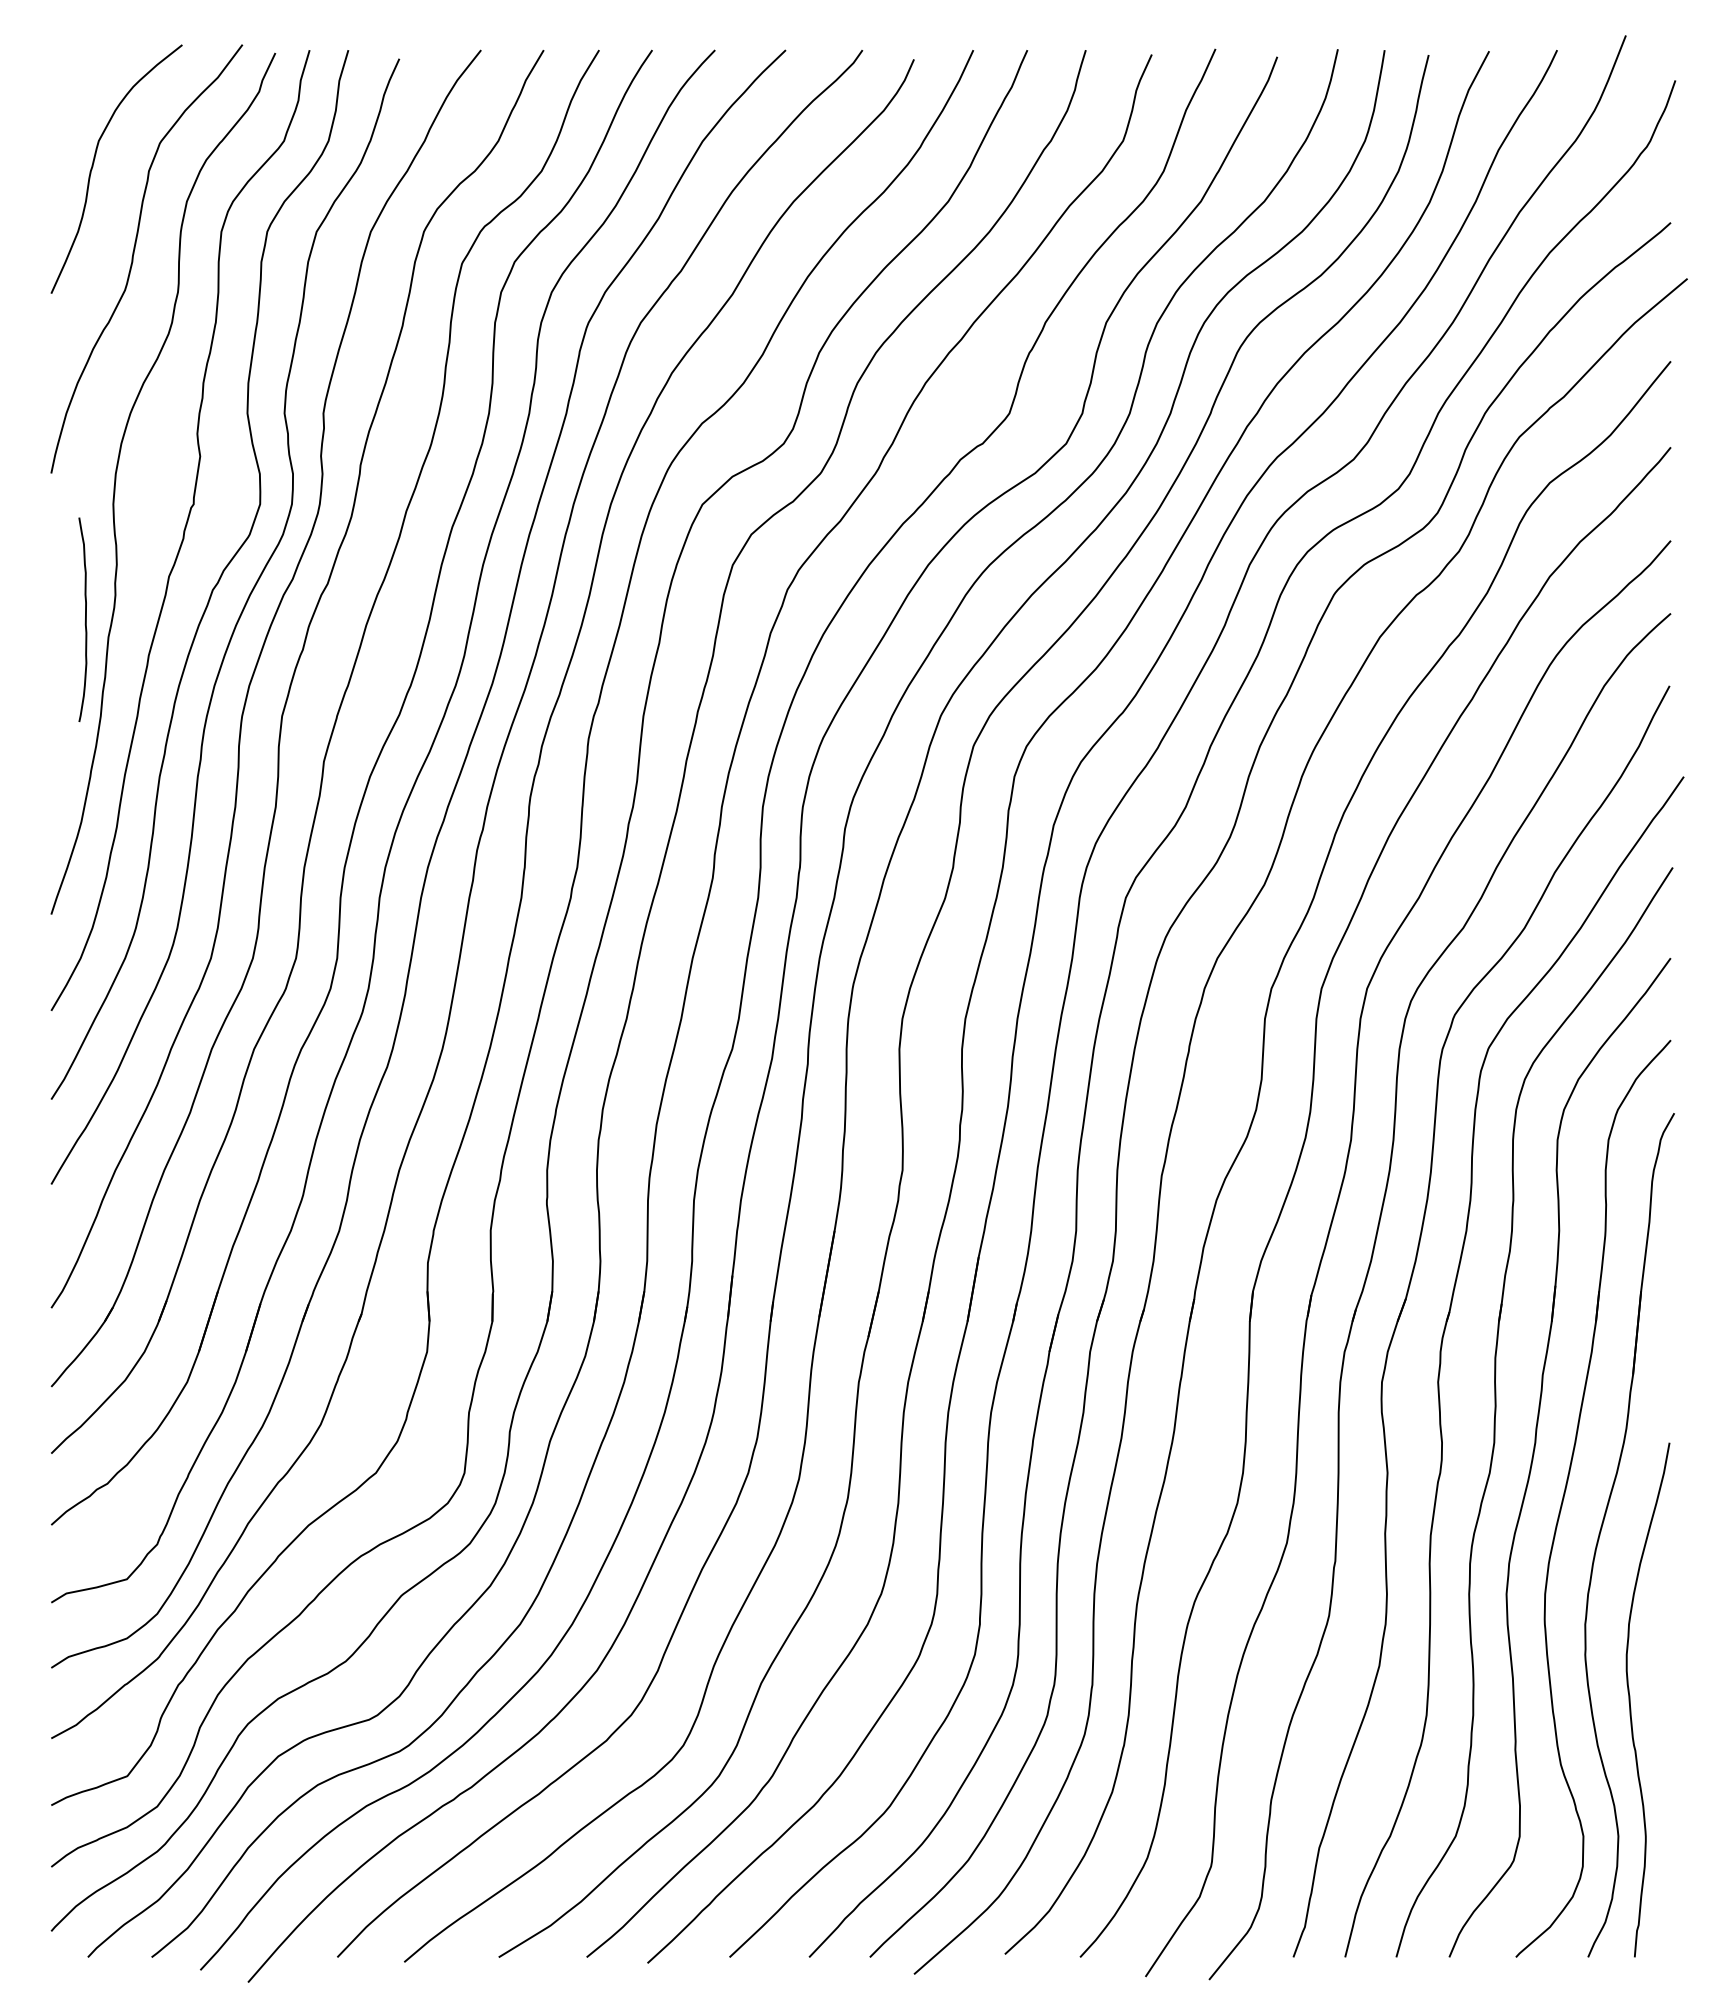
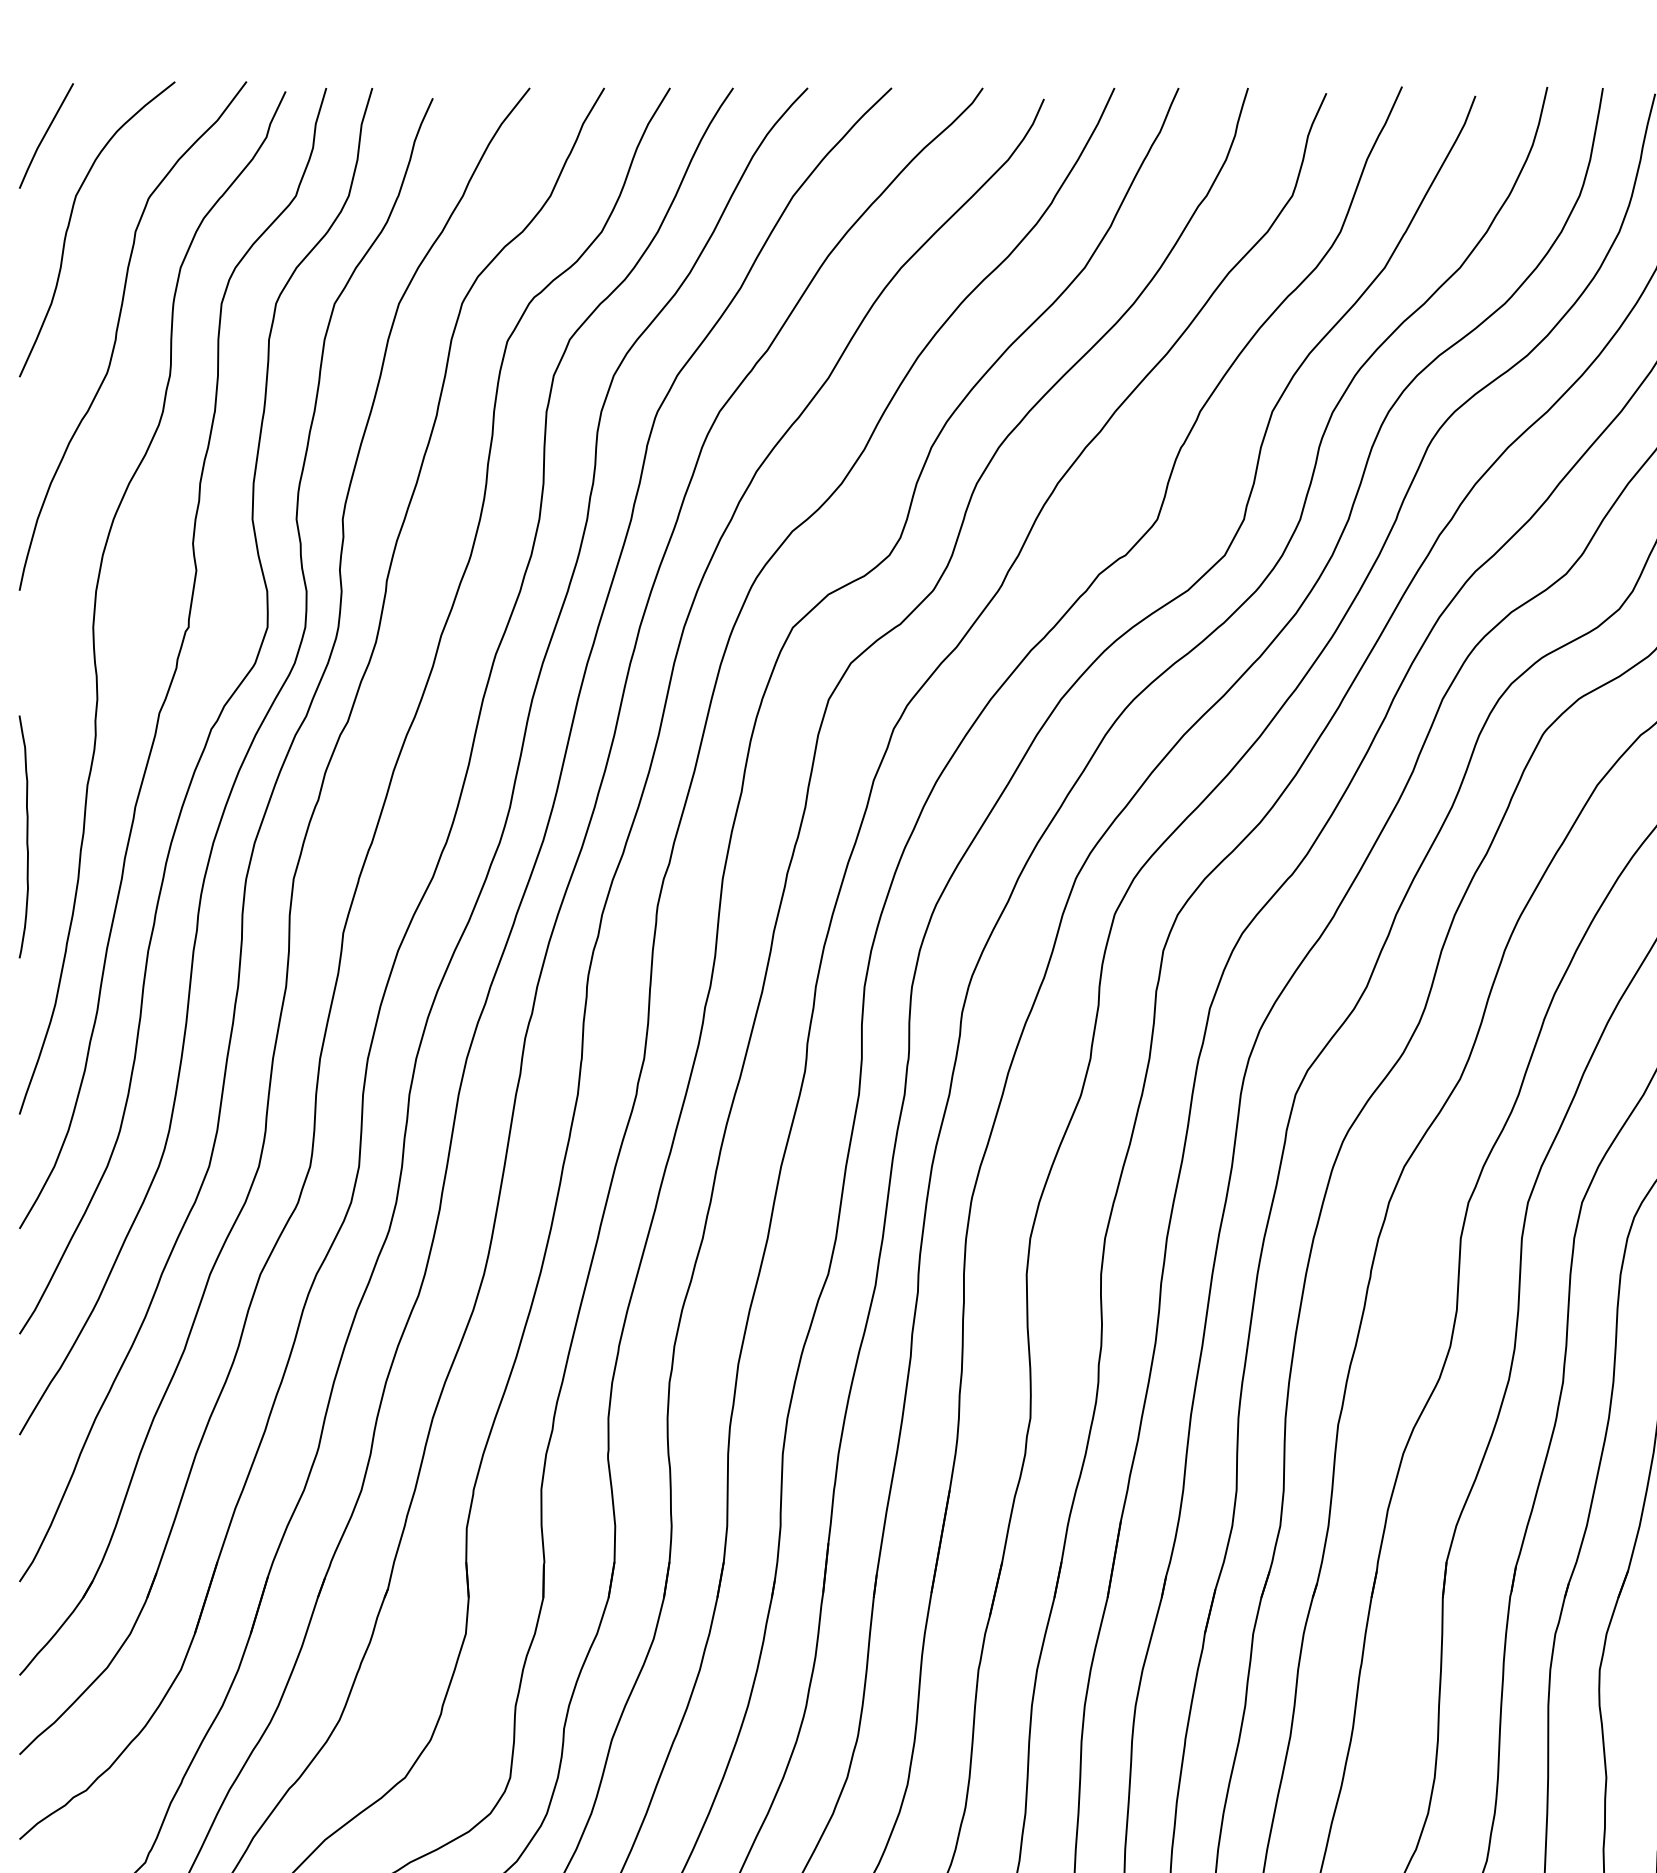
line: (73, 90) -> (45, 135), added
curve: (85, 619) -> (26, 836), moved

